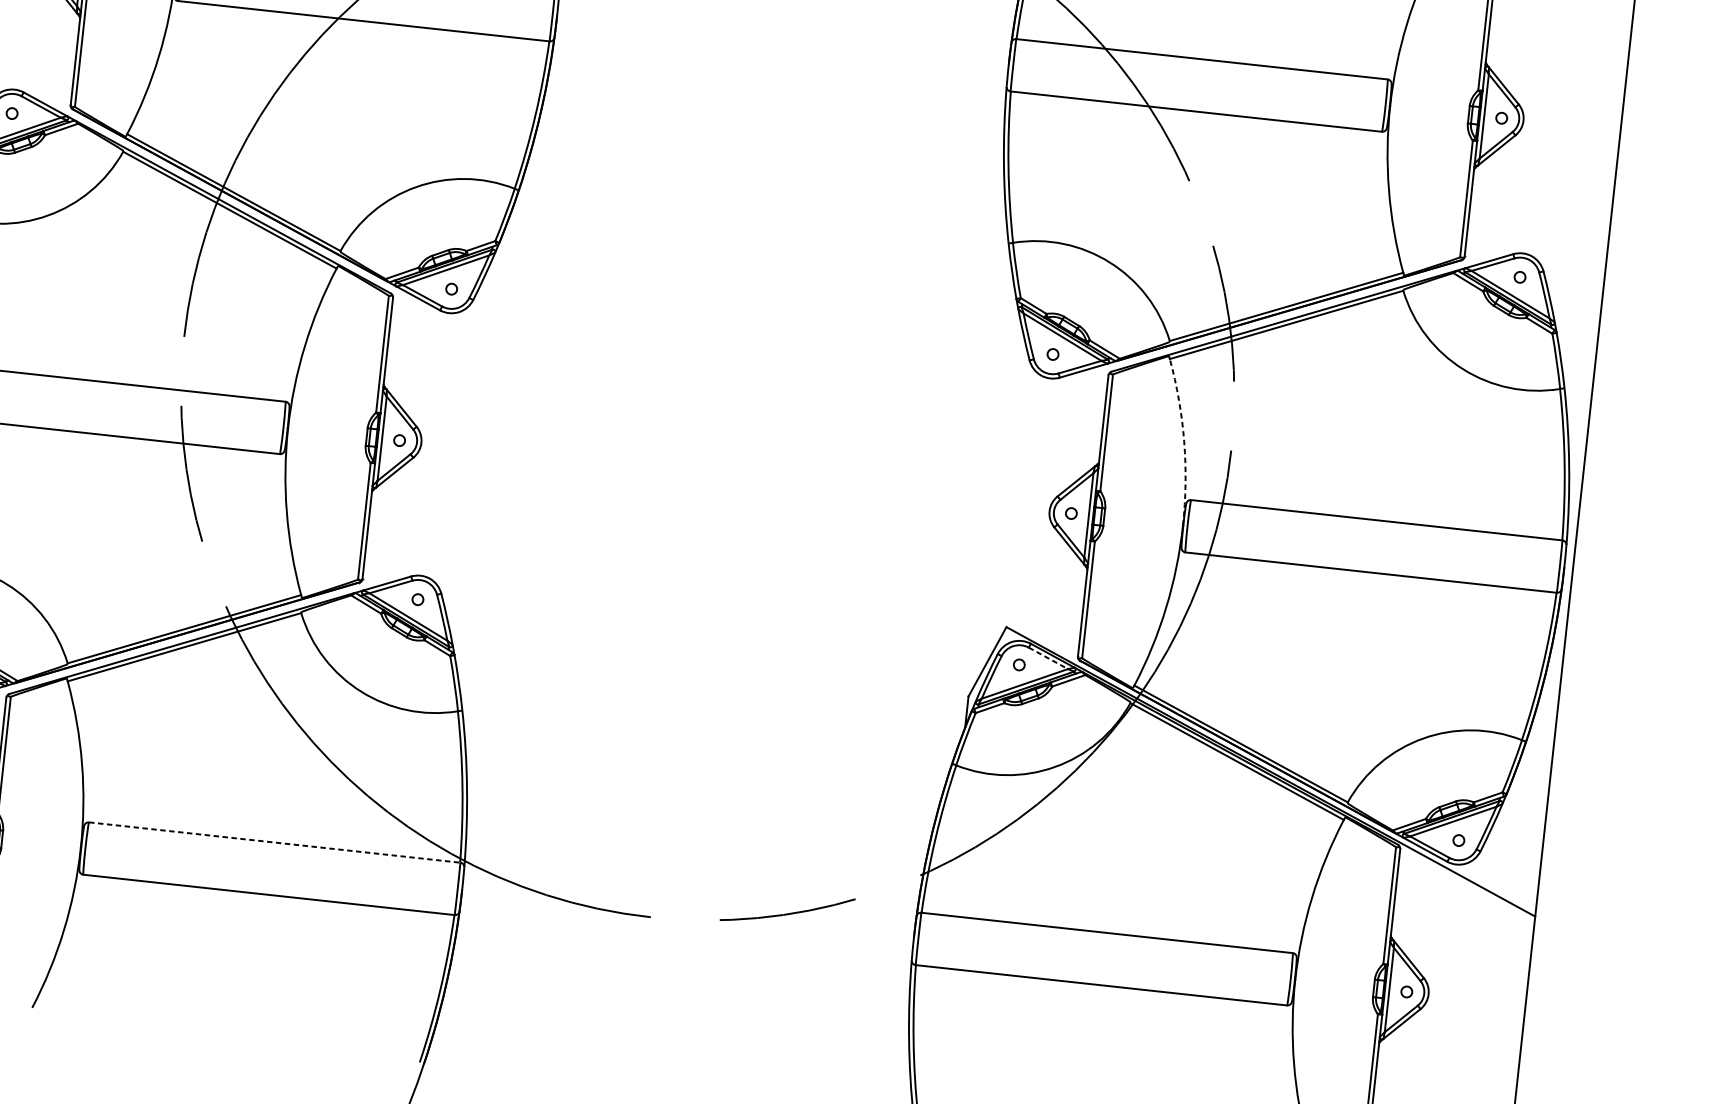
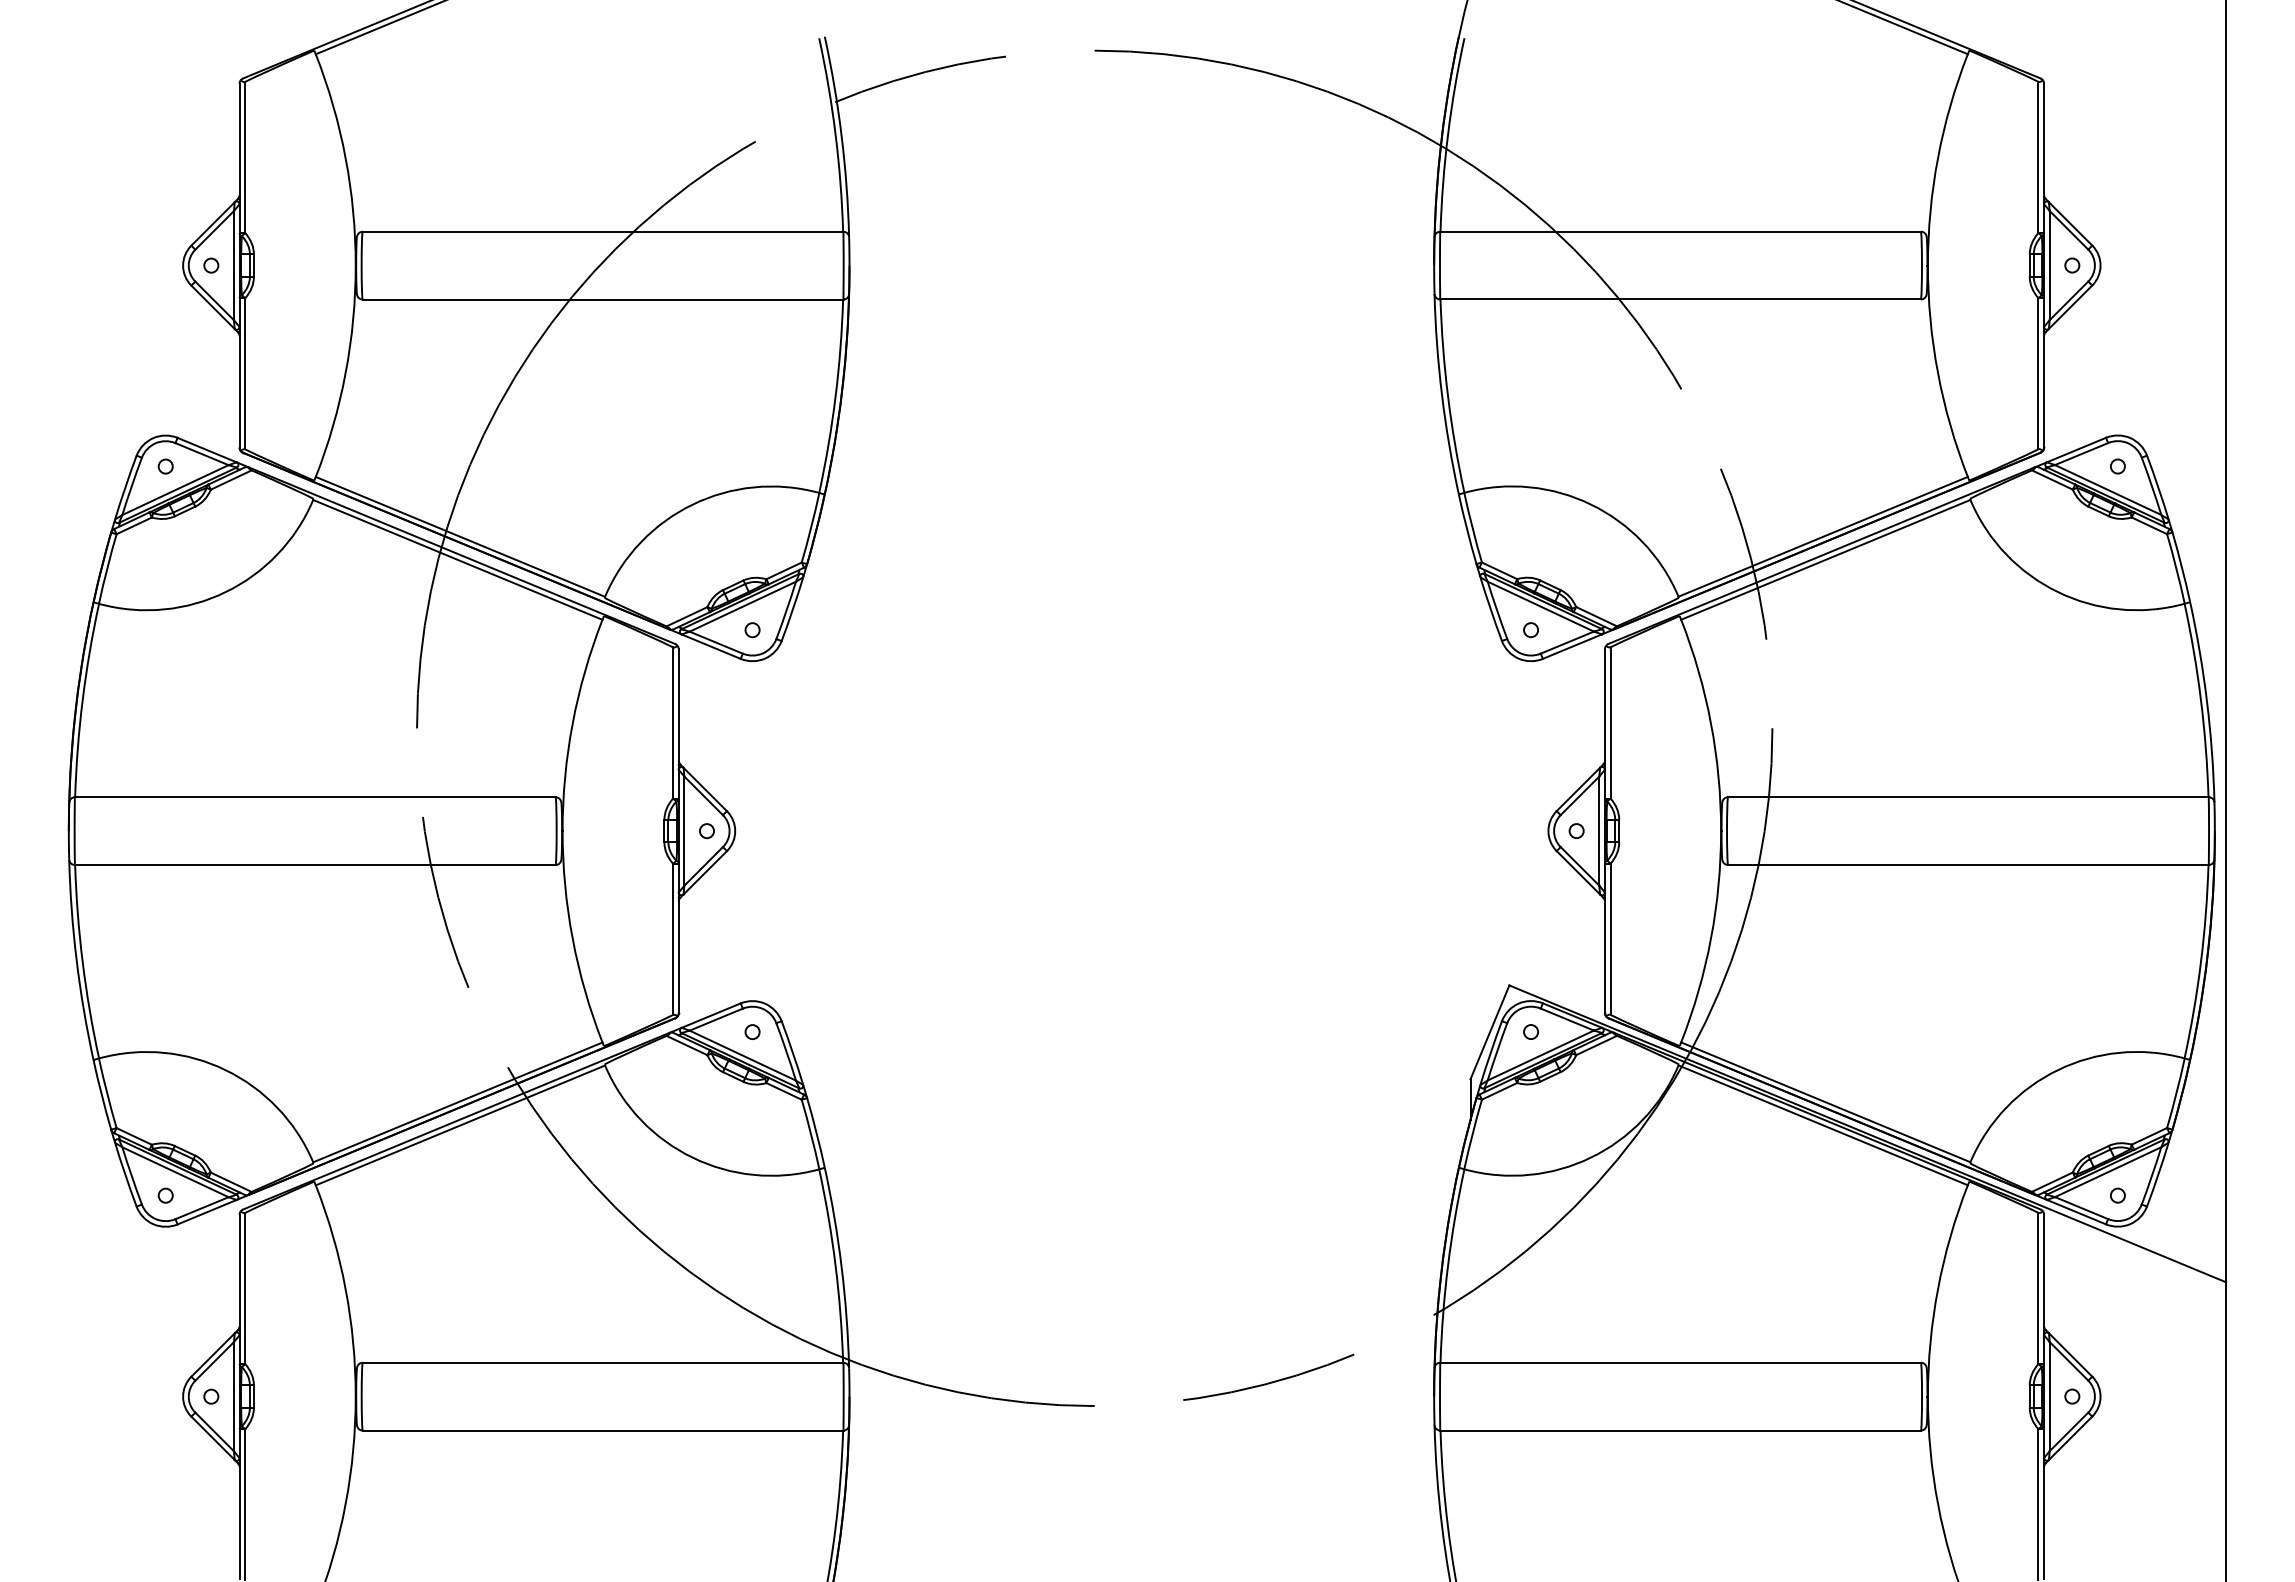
arc: (1184, 441) -> (1711, 723), dashed -> solid
line: (1048, 658) -> (1567, 1019), dashed -> solid
line: (275, 842) -> (603, 1362), dashed -> solid

